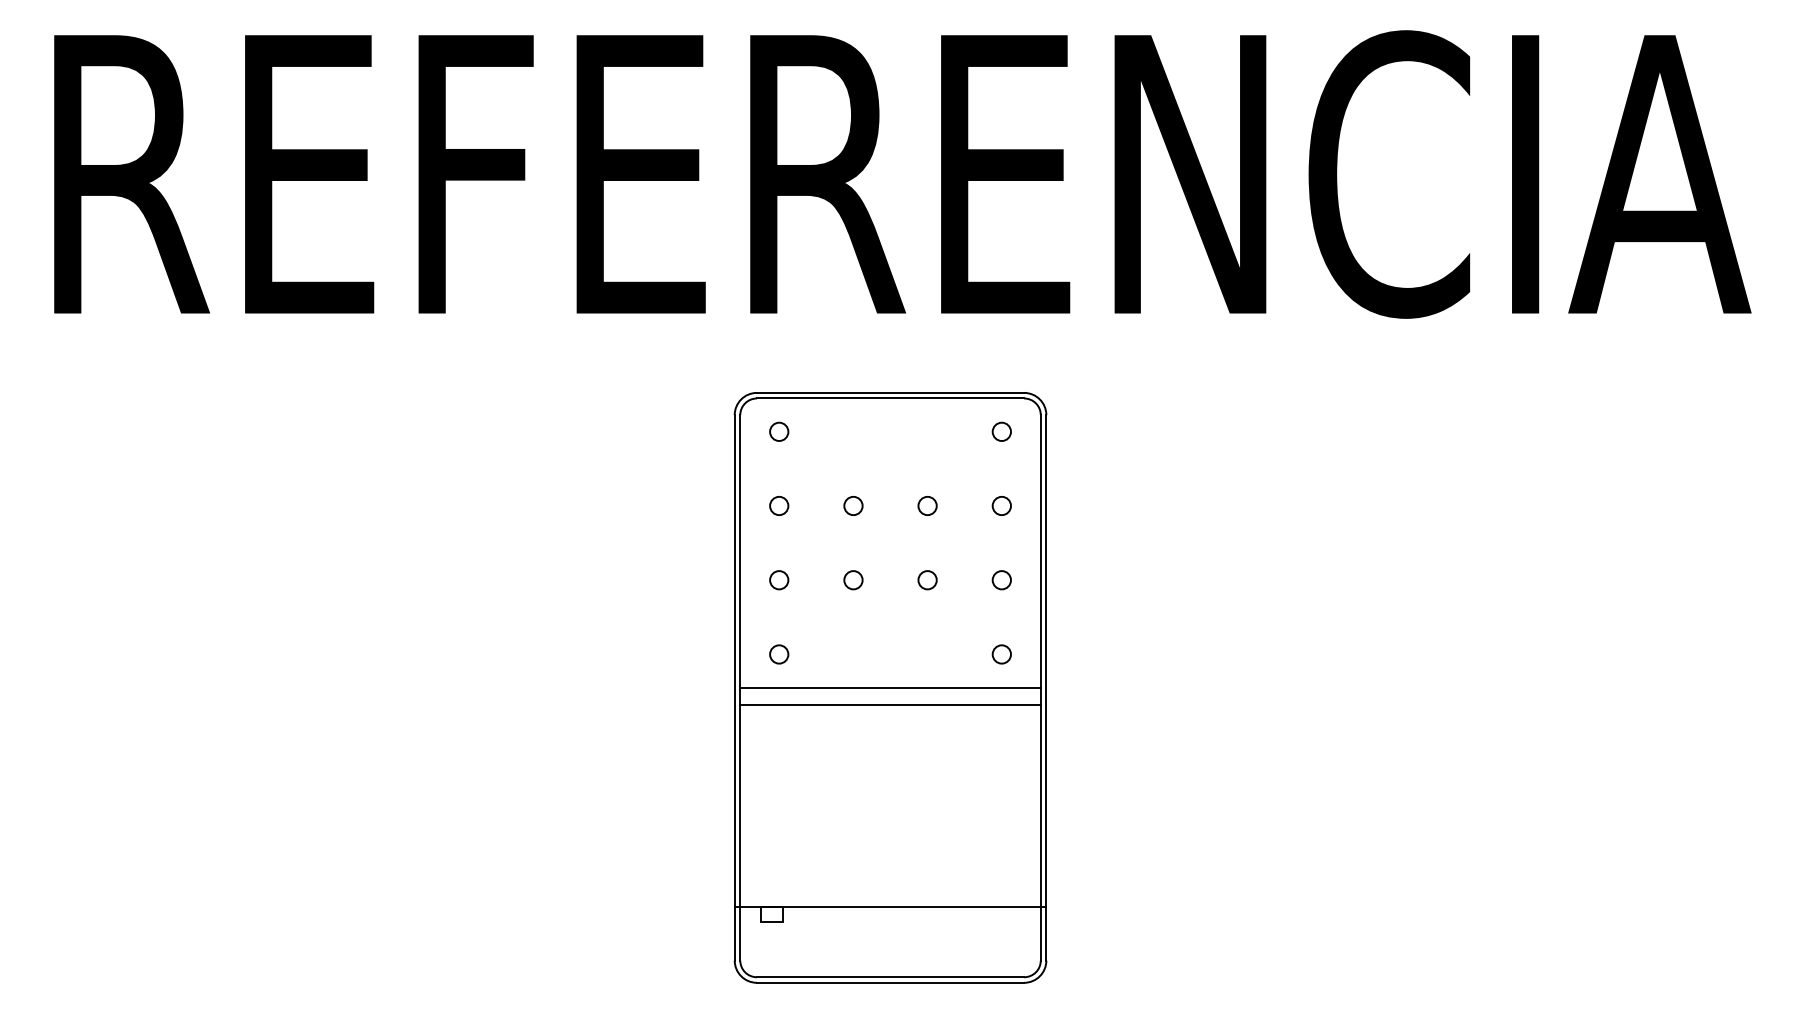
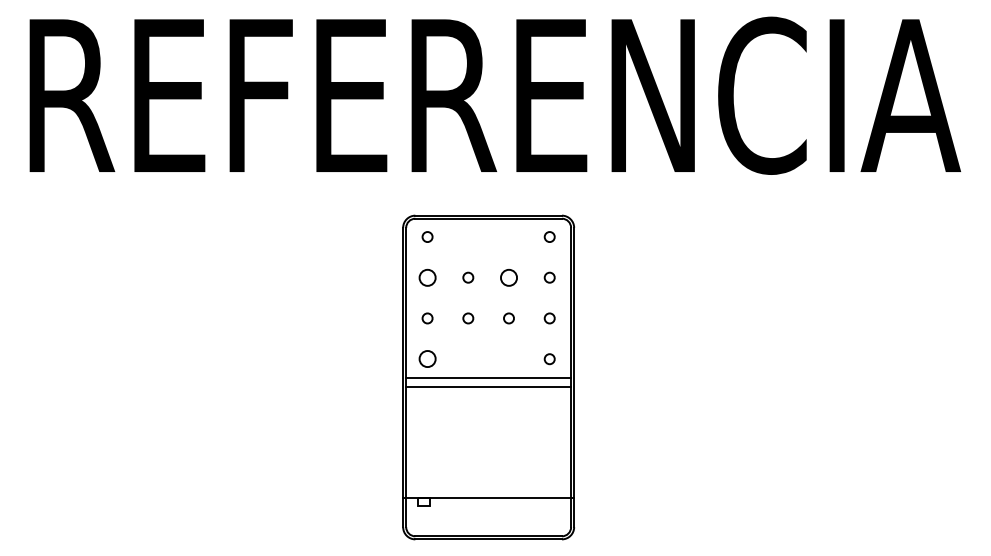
circle: (779, 505) -> (427, 277), size x1.6
circle: (926, 505) -> (508, 277), size x1.6
circle: (779, 655) -> (427, 359), size x1.6

